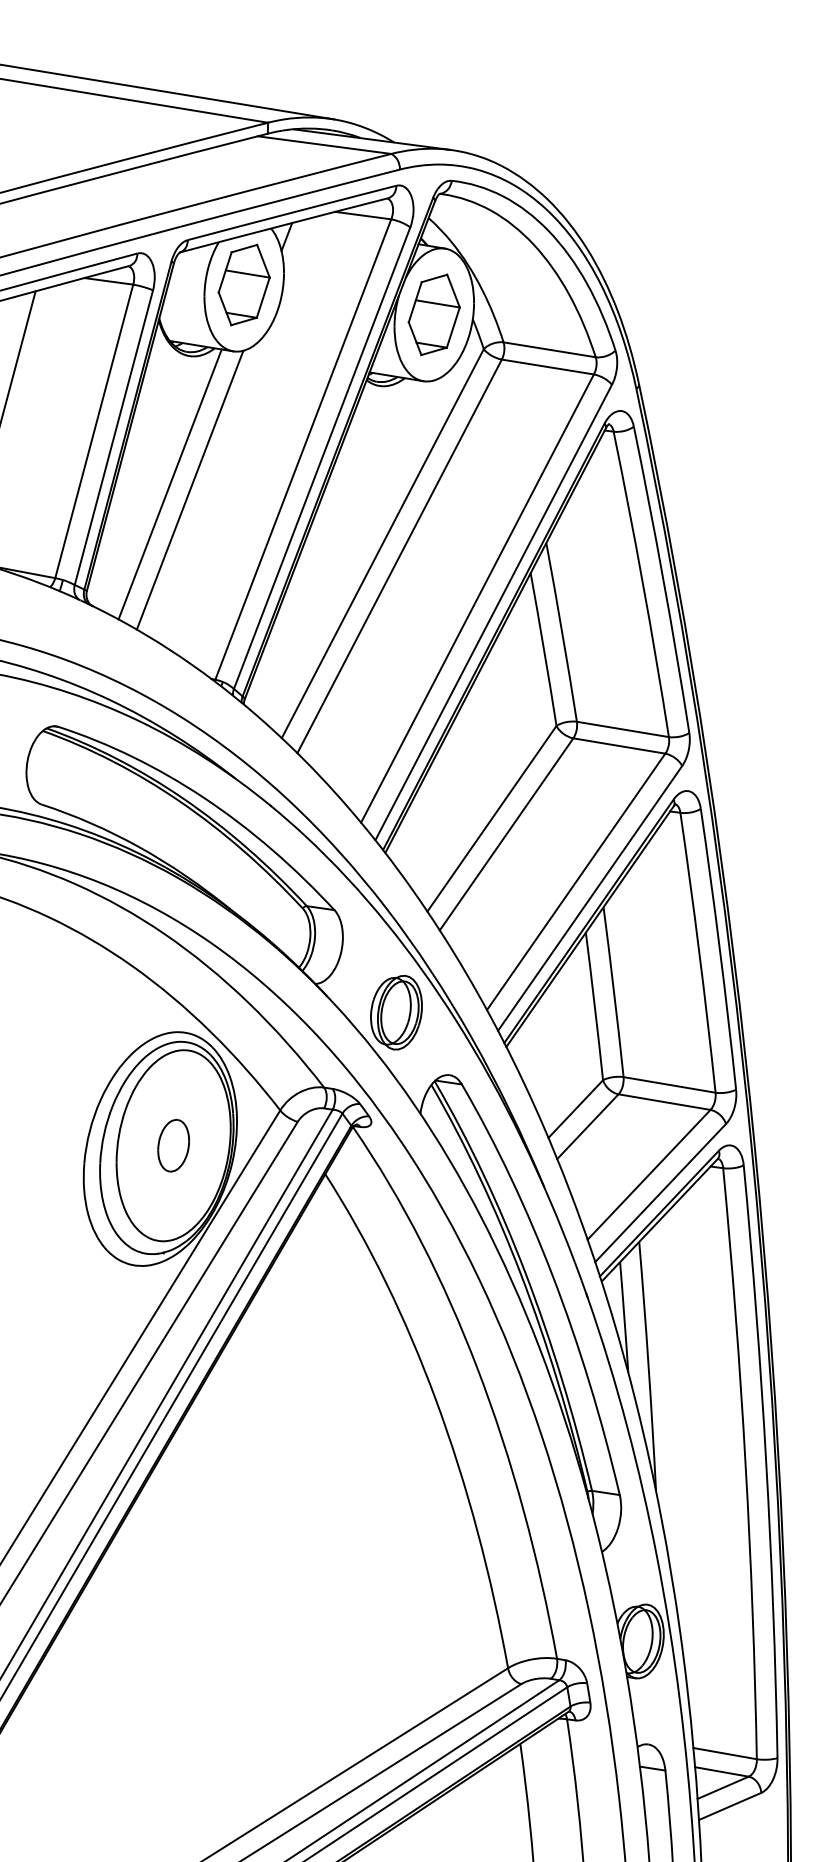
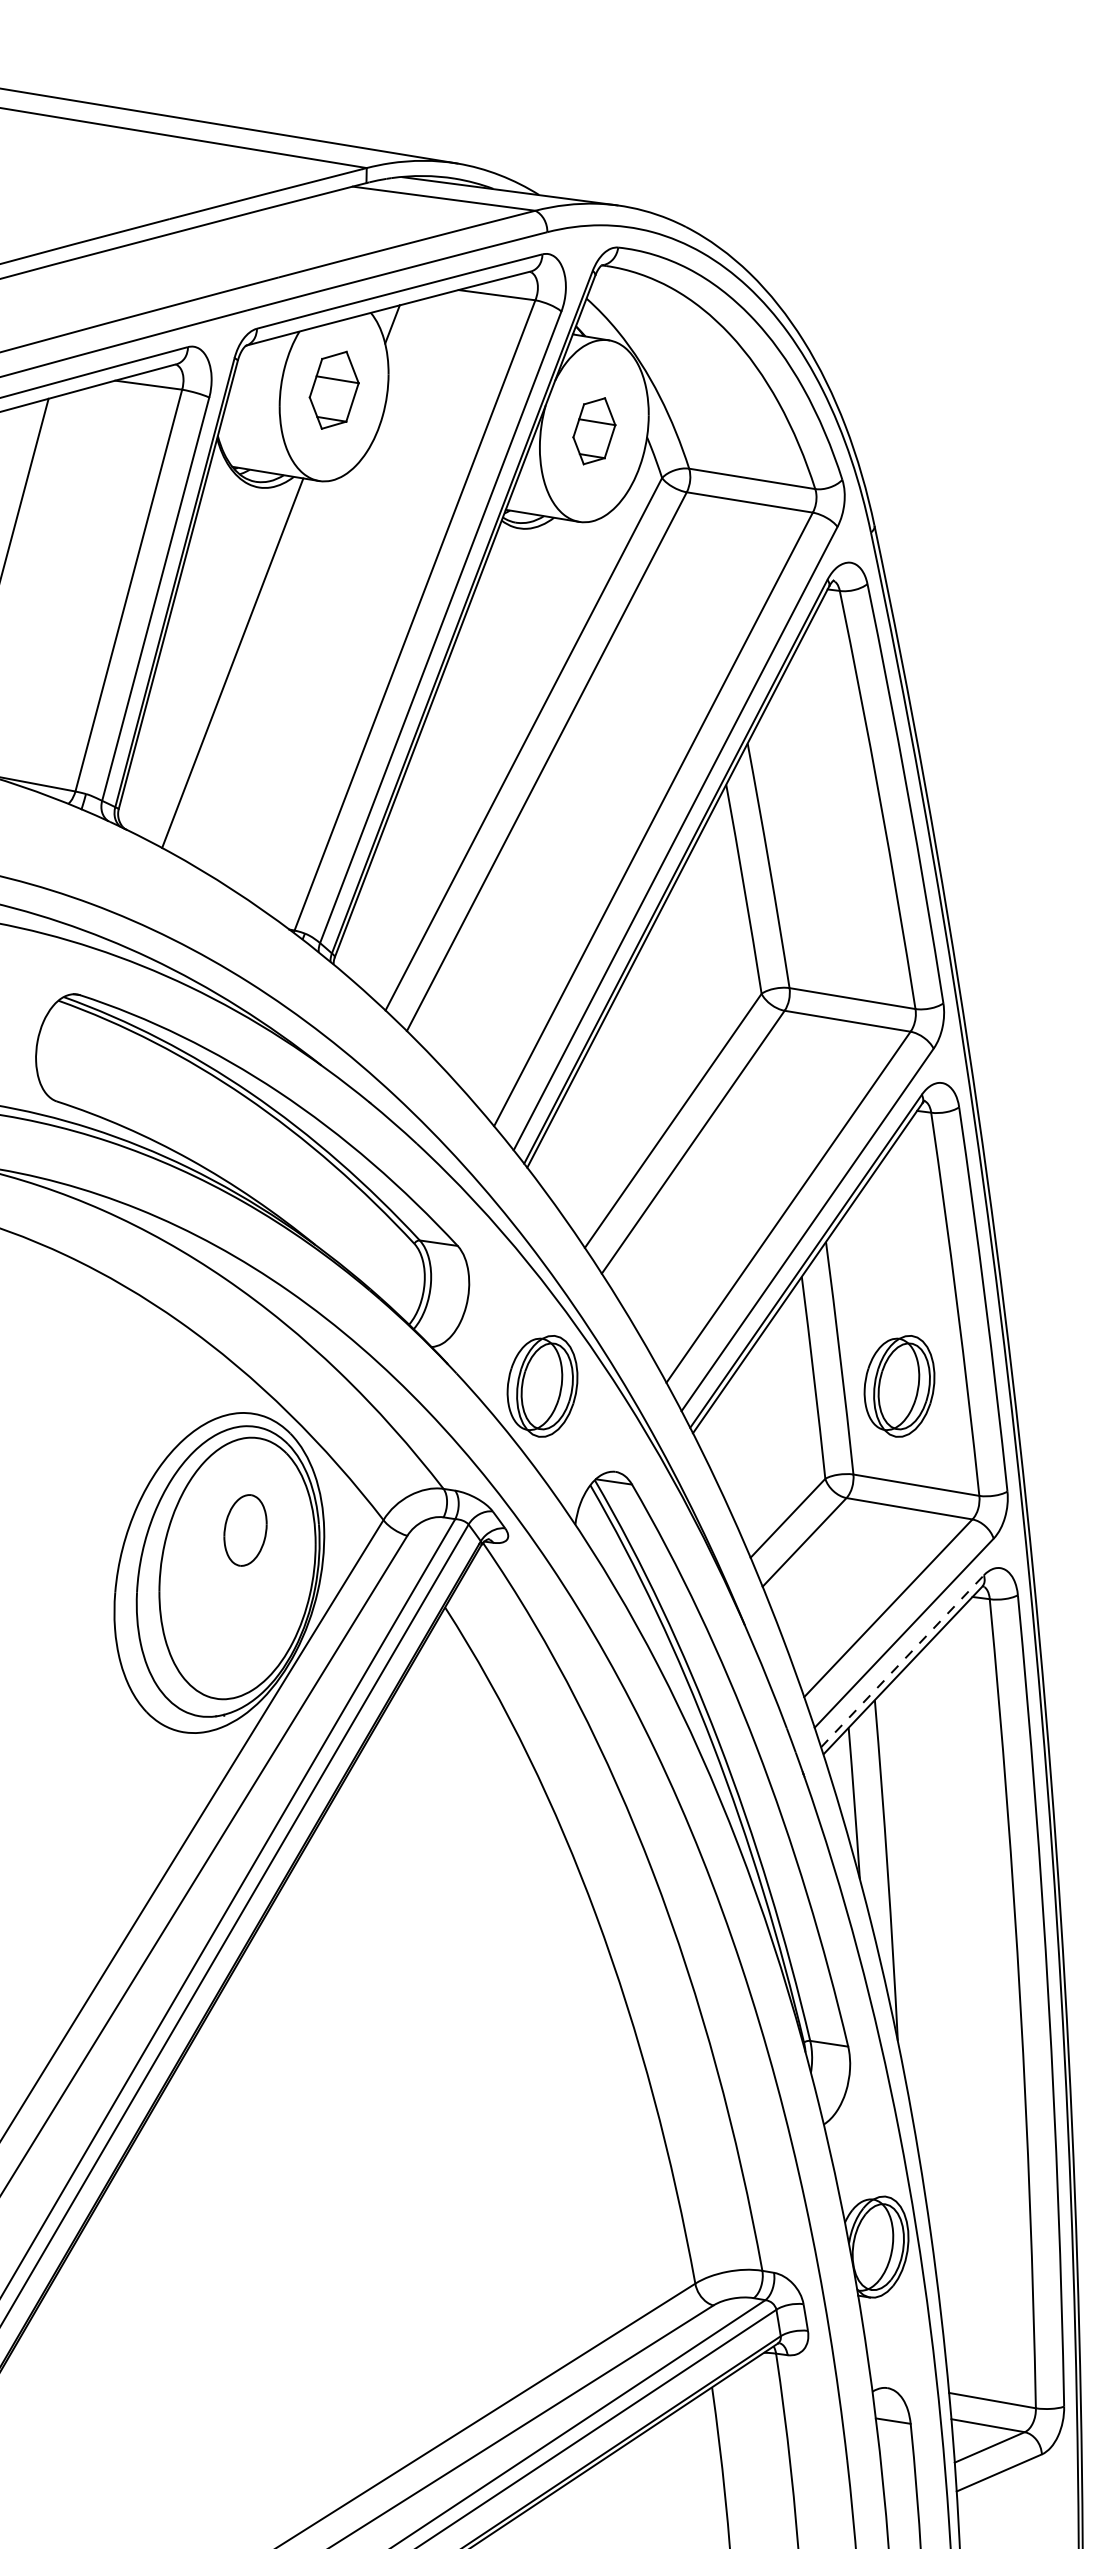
part: (244, 285) -> (334, 390), size x0.7
part: (434, 315) -> (594, 431), size x0.6
line: (190, 489) -> (260, 670), removed
part: (657, 1012) -> (899, 1386), added
part: (173, 1145) -> (245, 1530), moved
line: (659, 1212) -> (902, 1660), solid -> dashed

